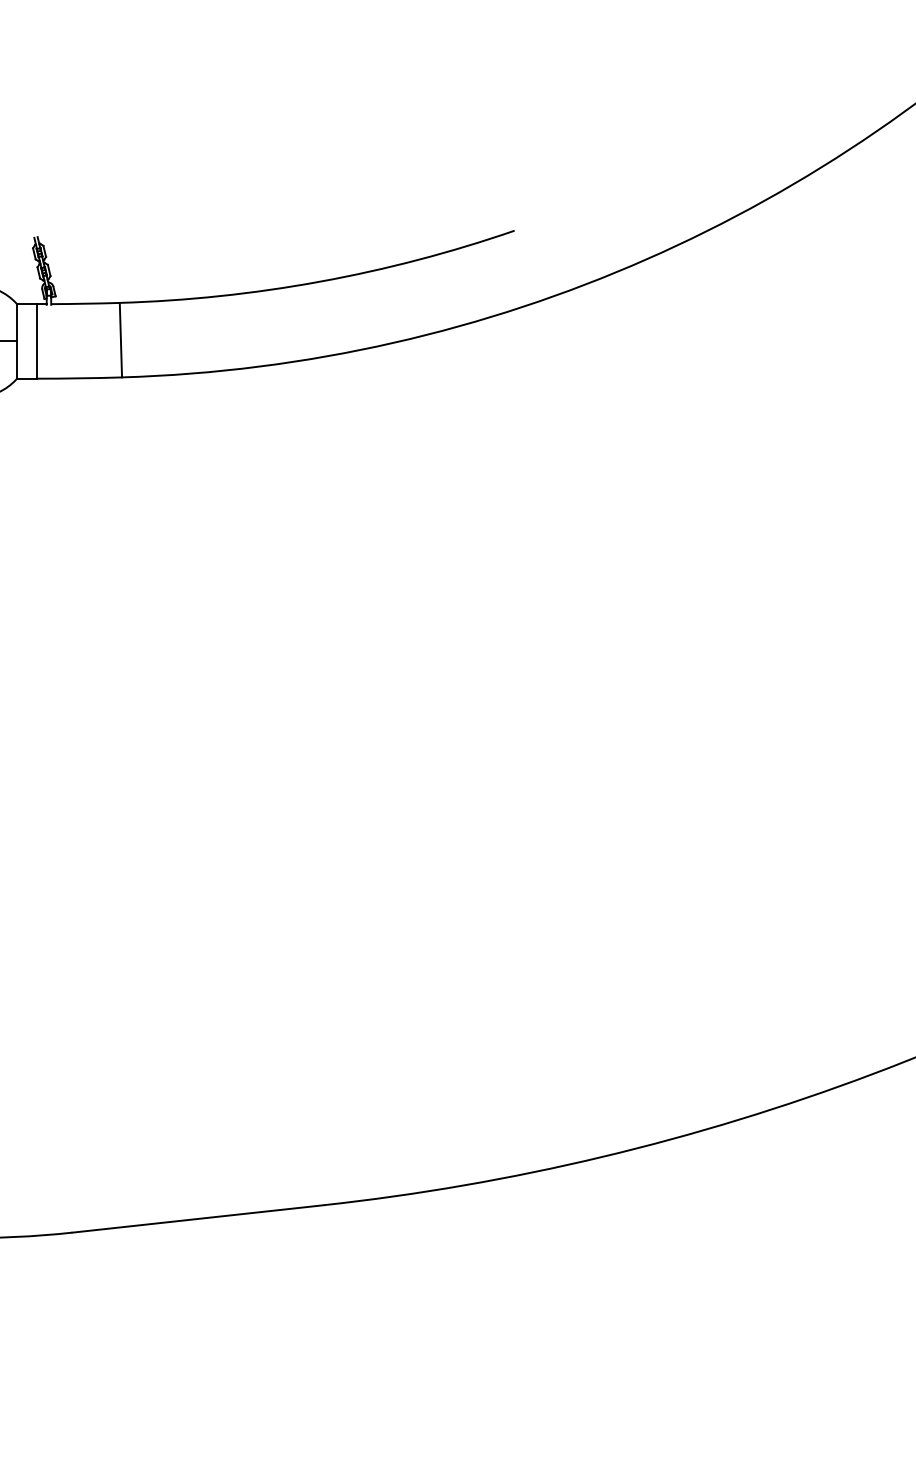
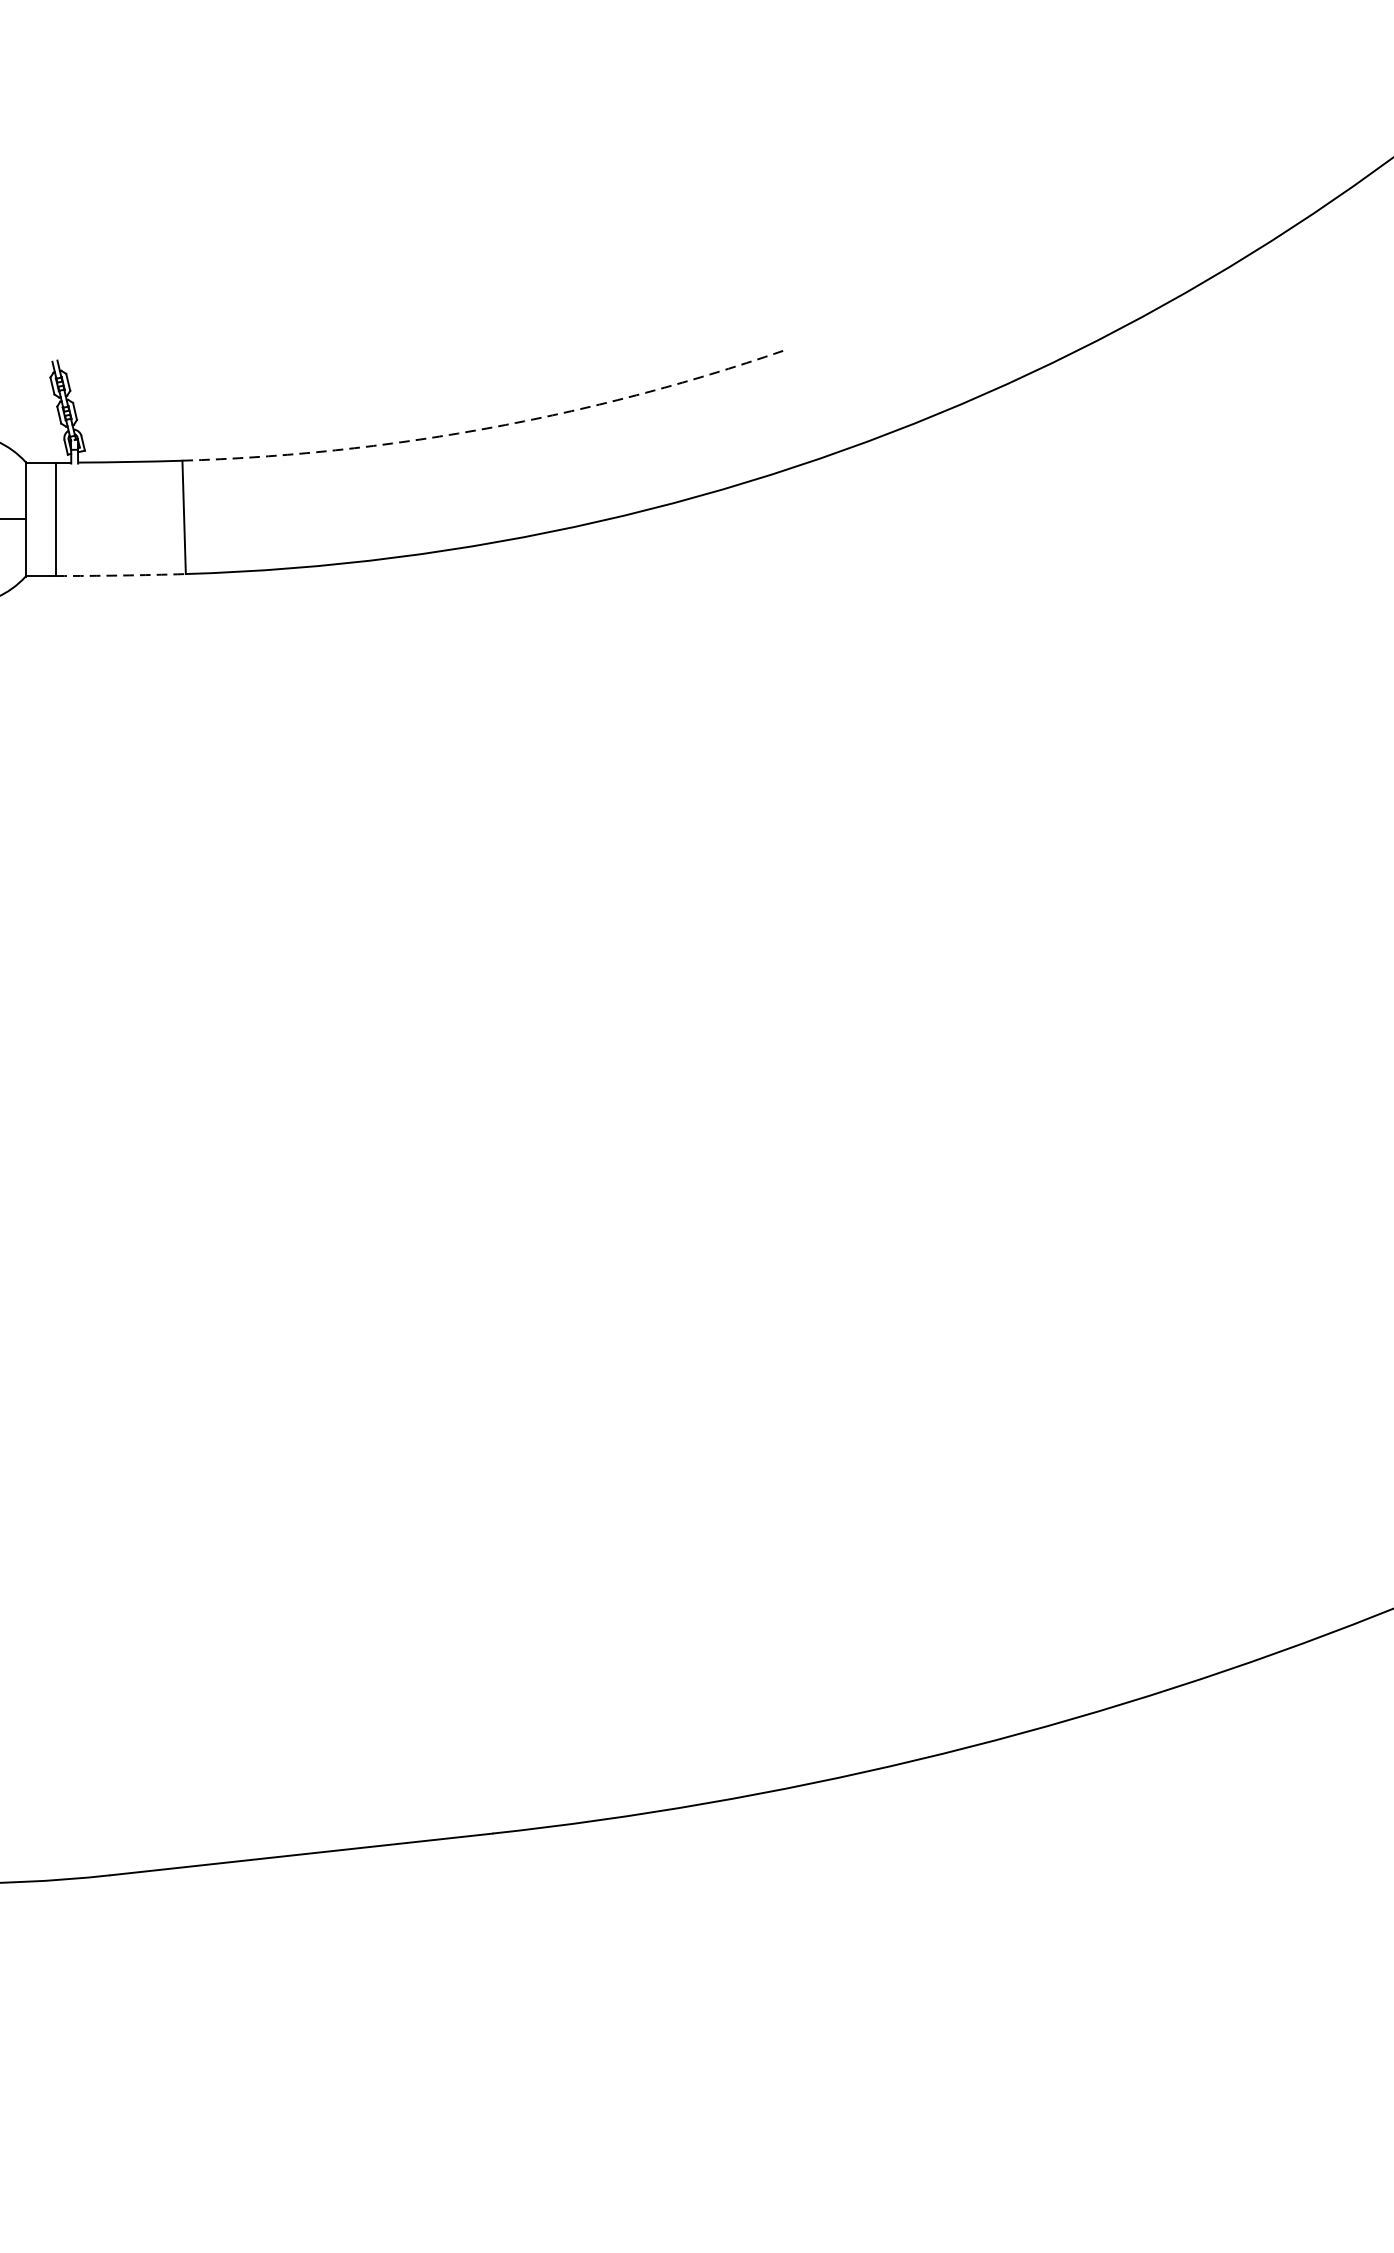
arc: (319, 281) -> (486, 428), solid -> dashed
arc: (79, 378) -> (121, 575), solid -> dashed

